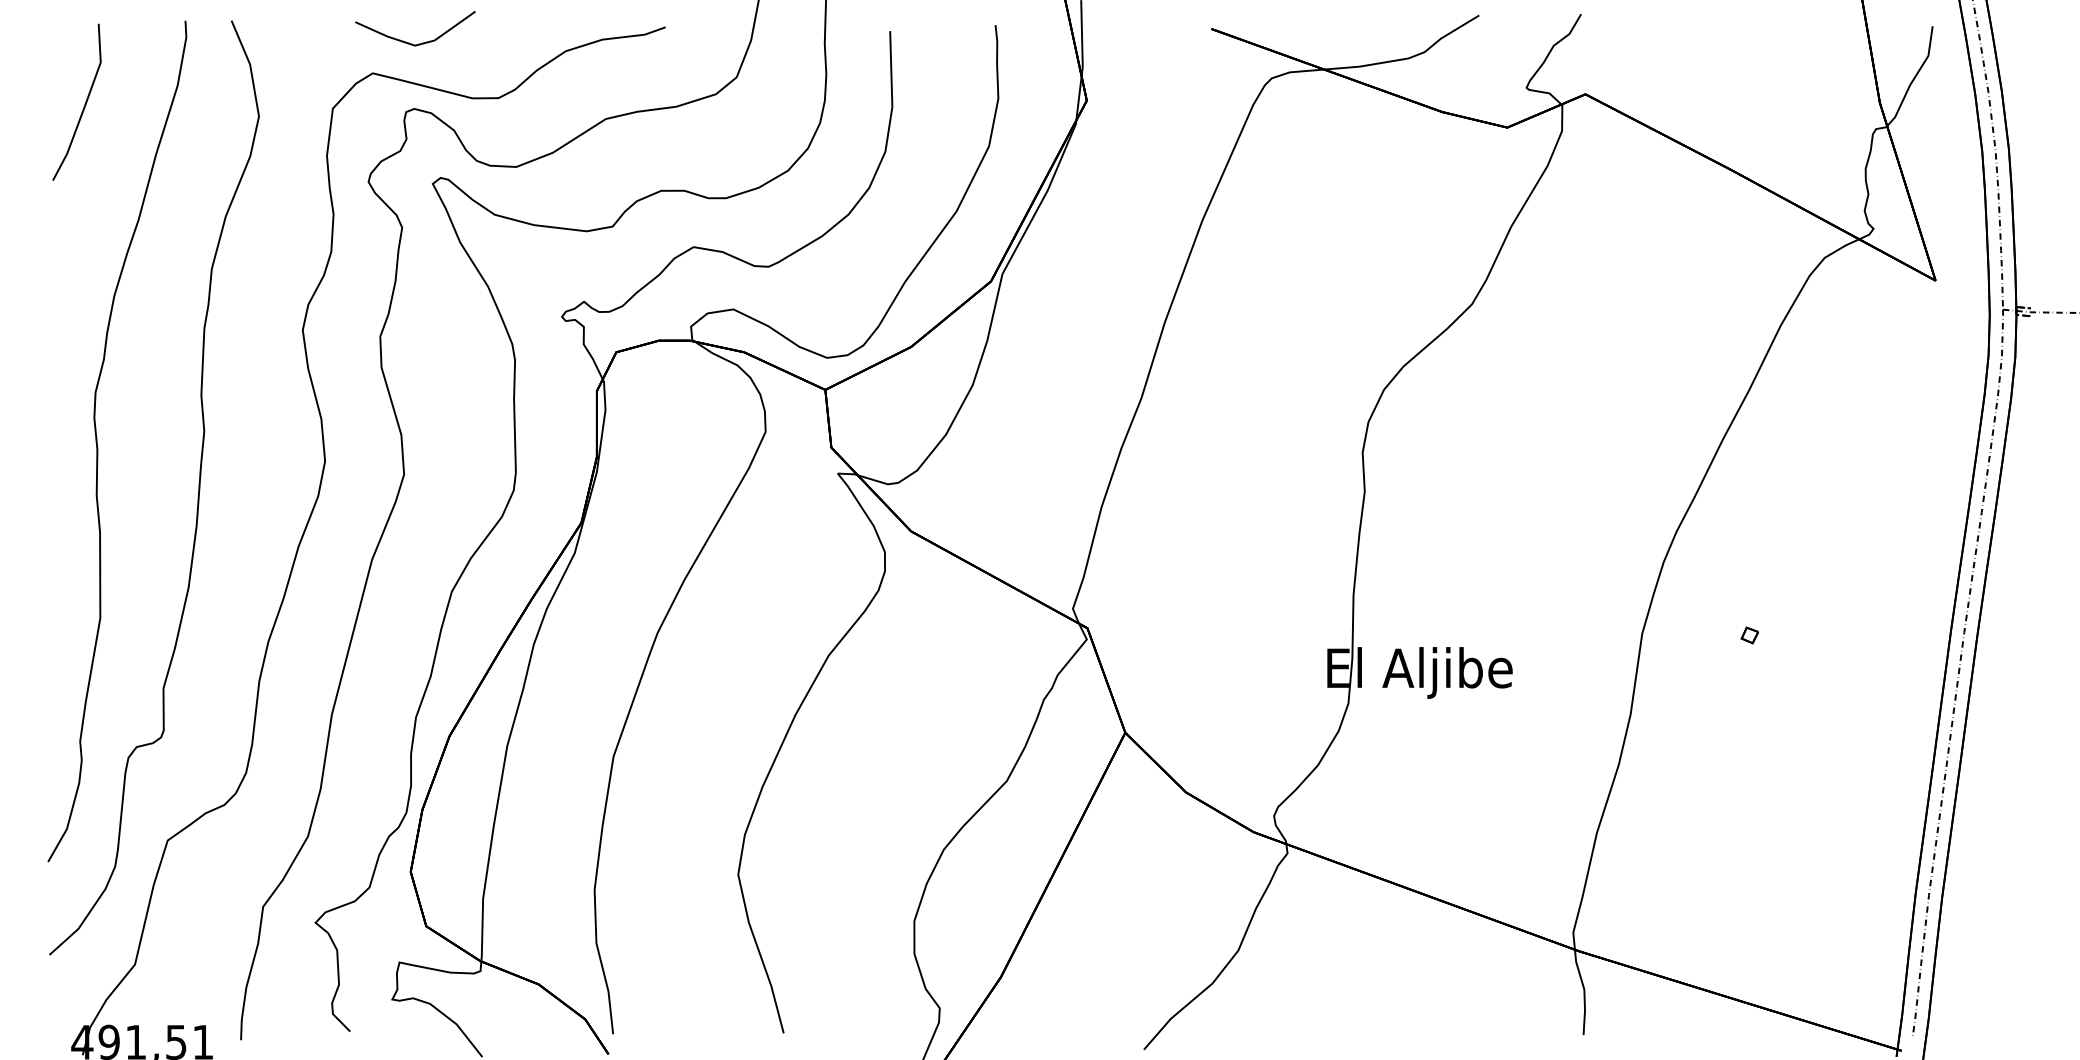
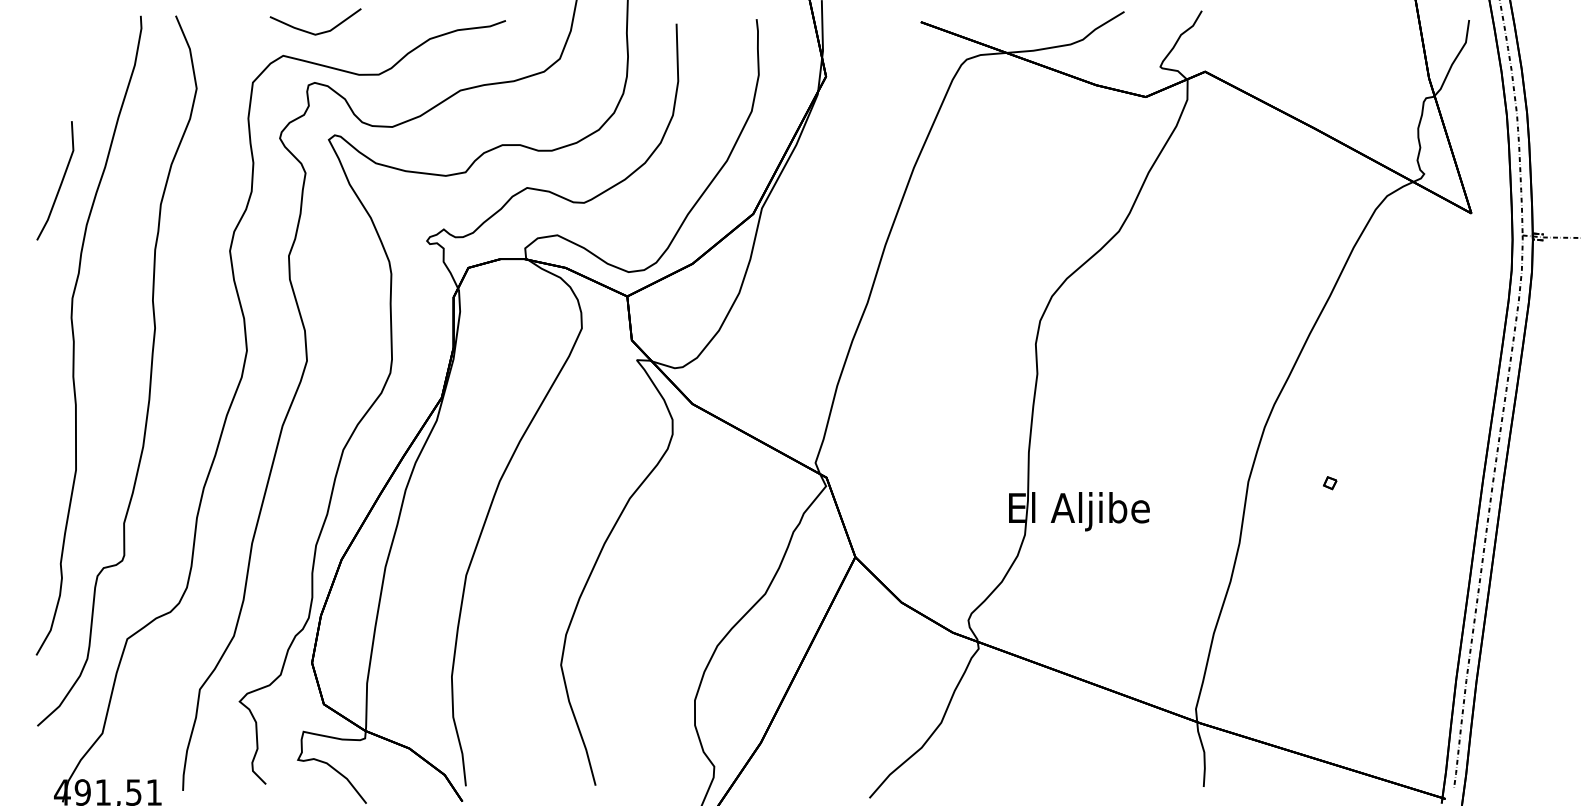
line: (83, 104) -> (60, 182), moved

